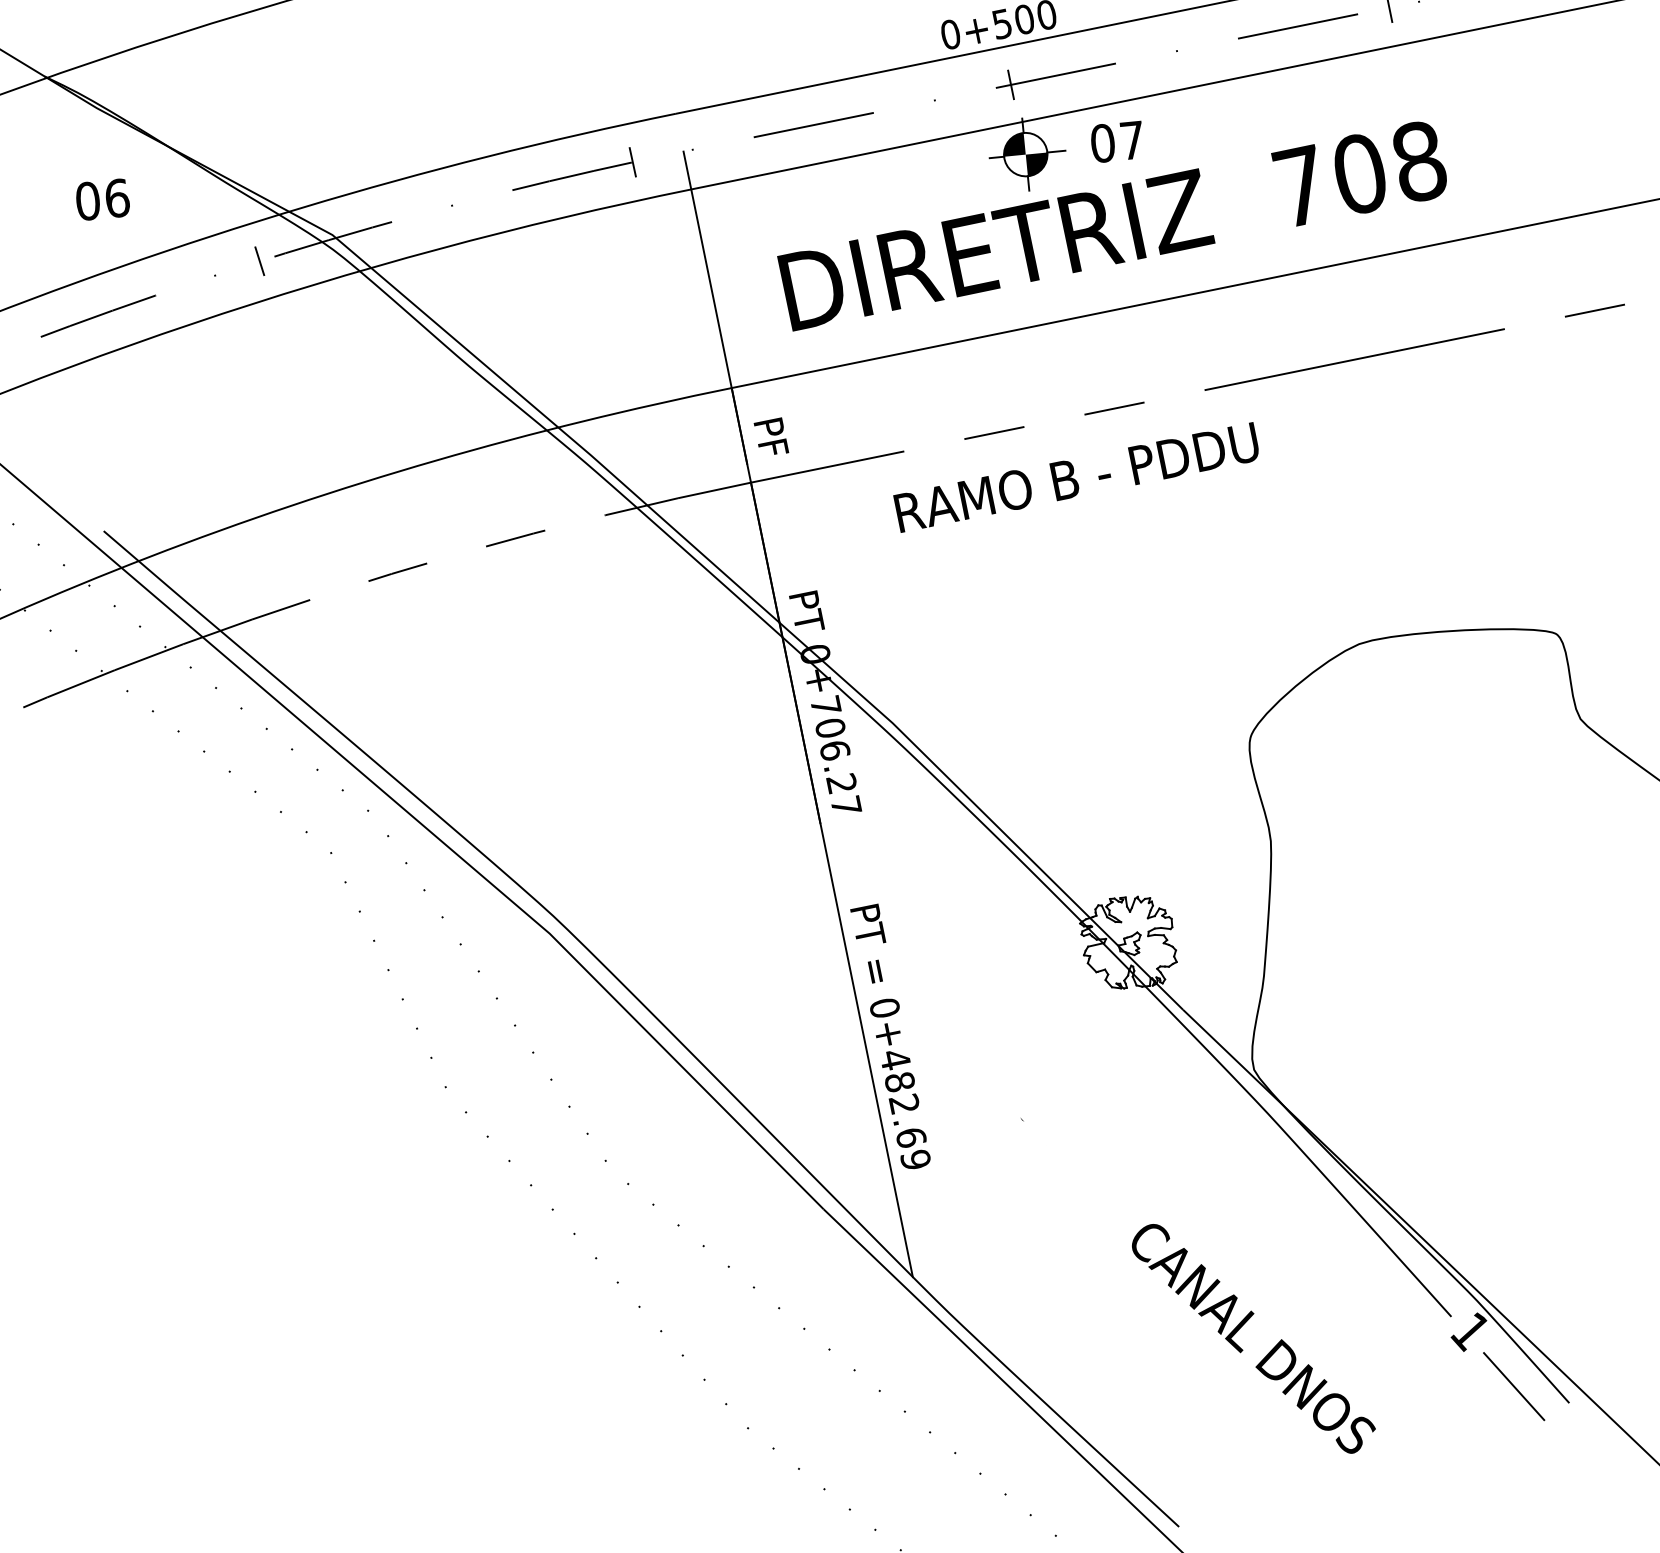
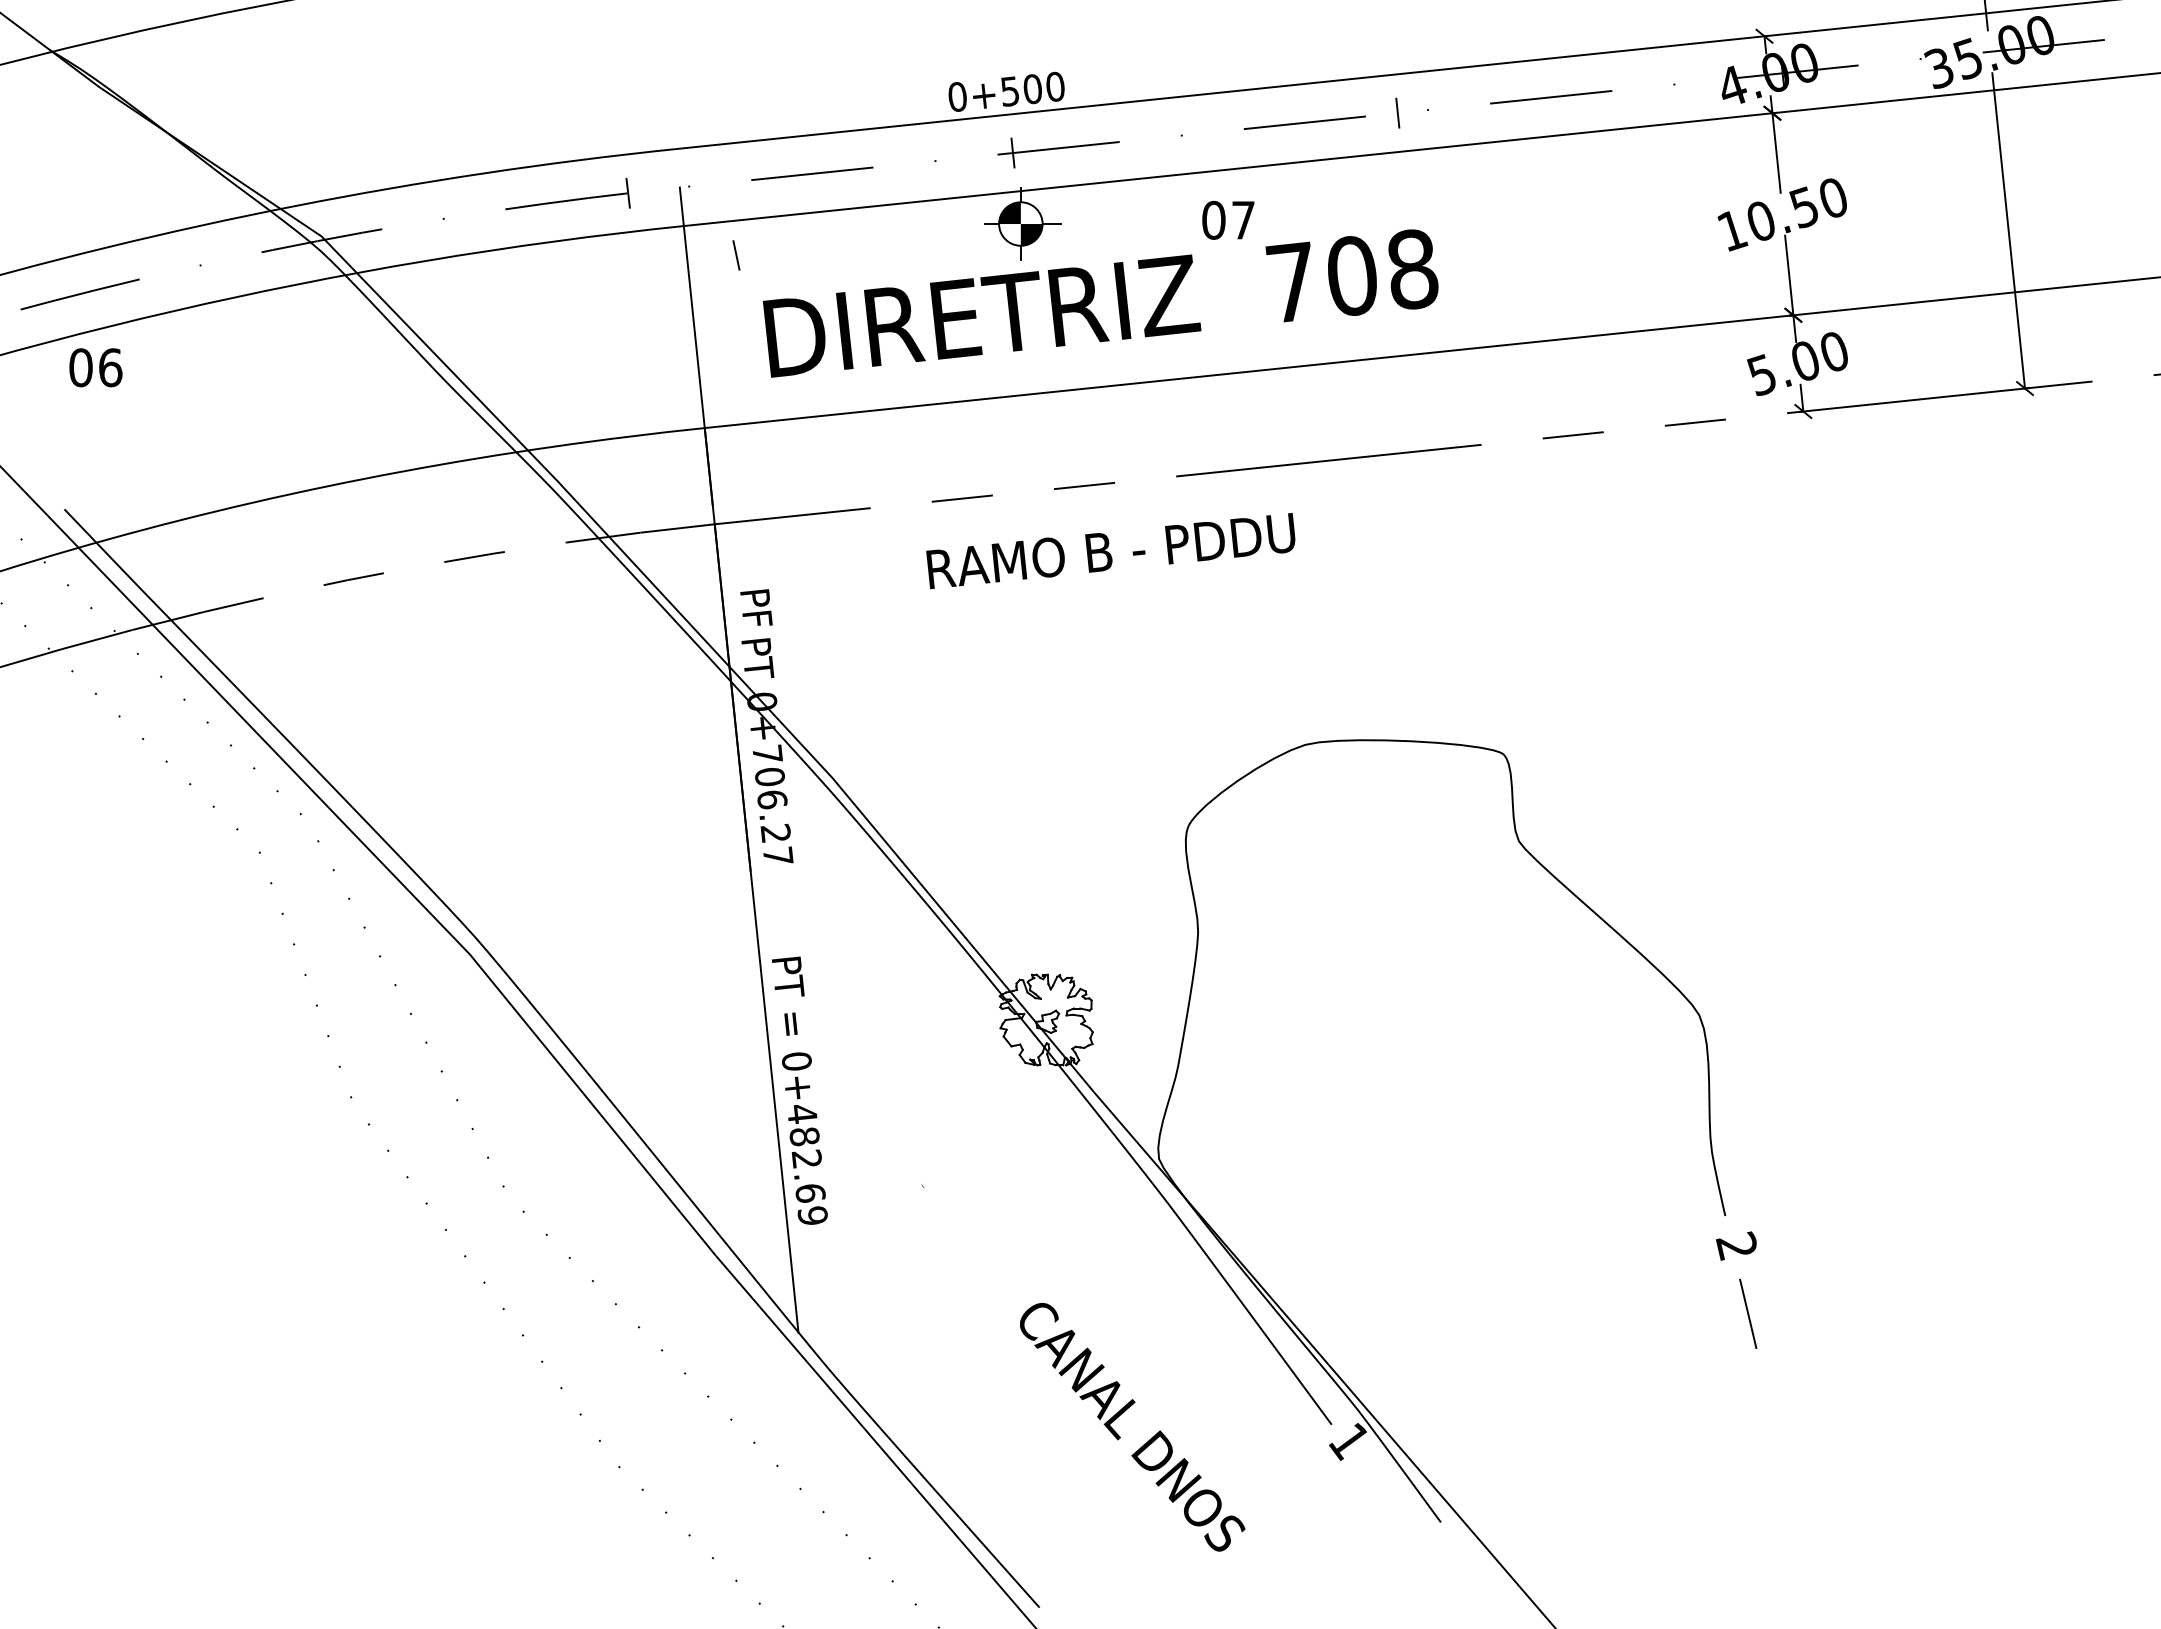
text: (1117, 141) -> (1228, 219), moved
text: (102, 199) -> (95, 367), moved
line: (259, 261) -> (736, 255), moved
text: (771, 436) -> (756, 607), moved
text: (1076, 478) -> (1110, 551), moved
line: (1514, 1386) -> (1387, 1500), removed

